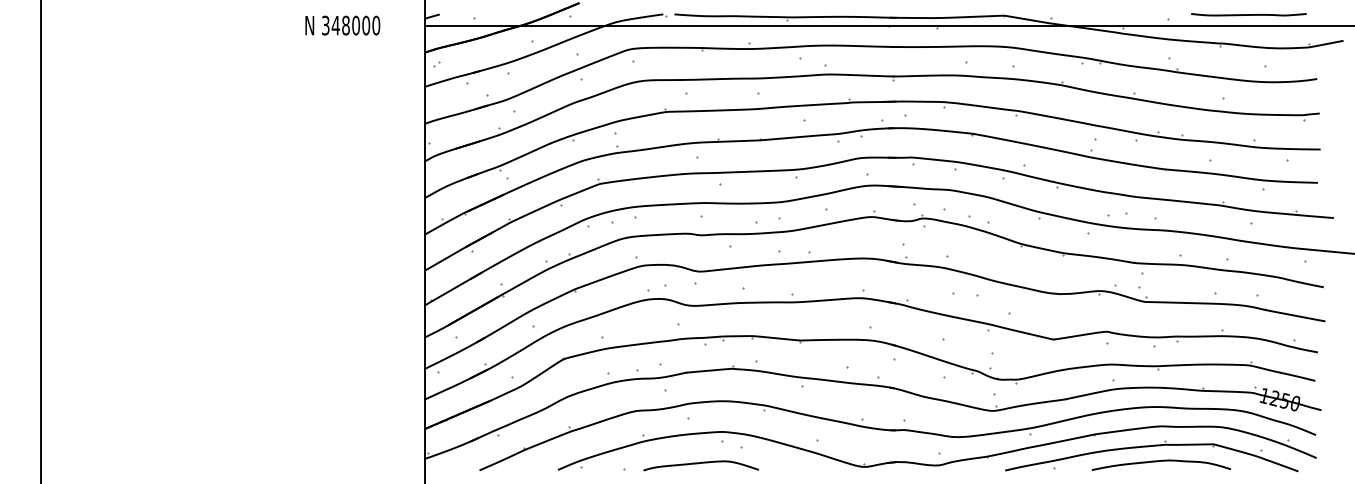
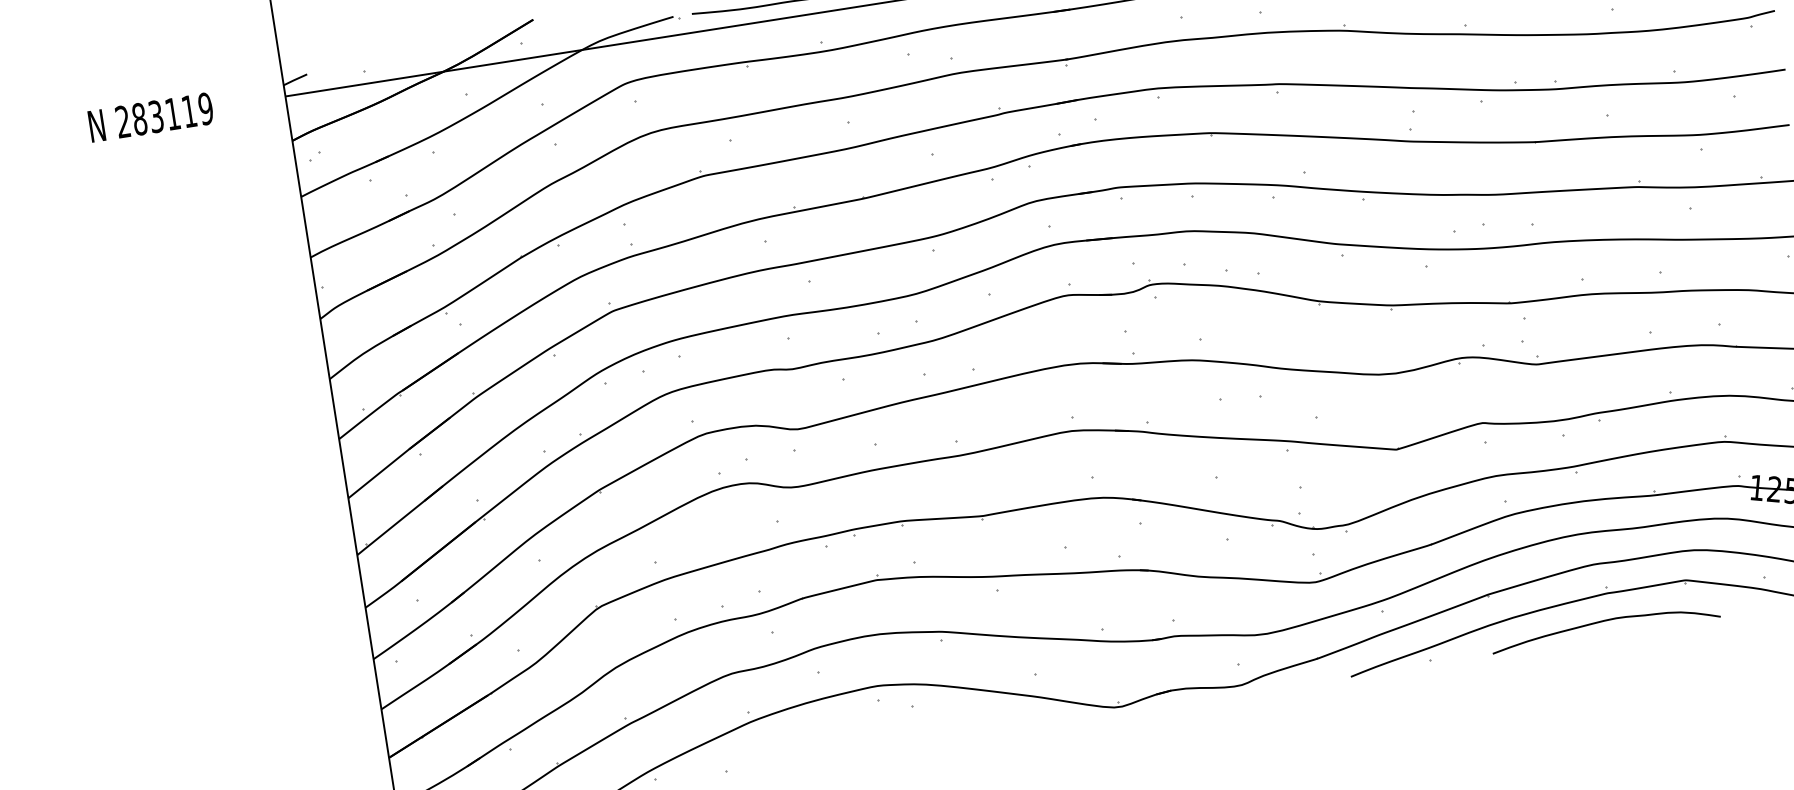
text: (351, 25) -> (165, 115), 348000 -> 283119
curve: (700, 463) -> (849, 743), removed

